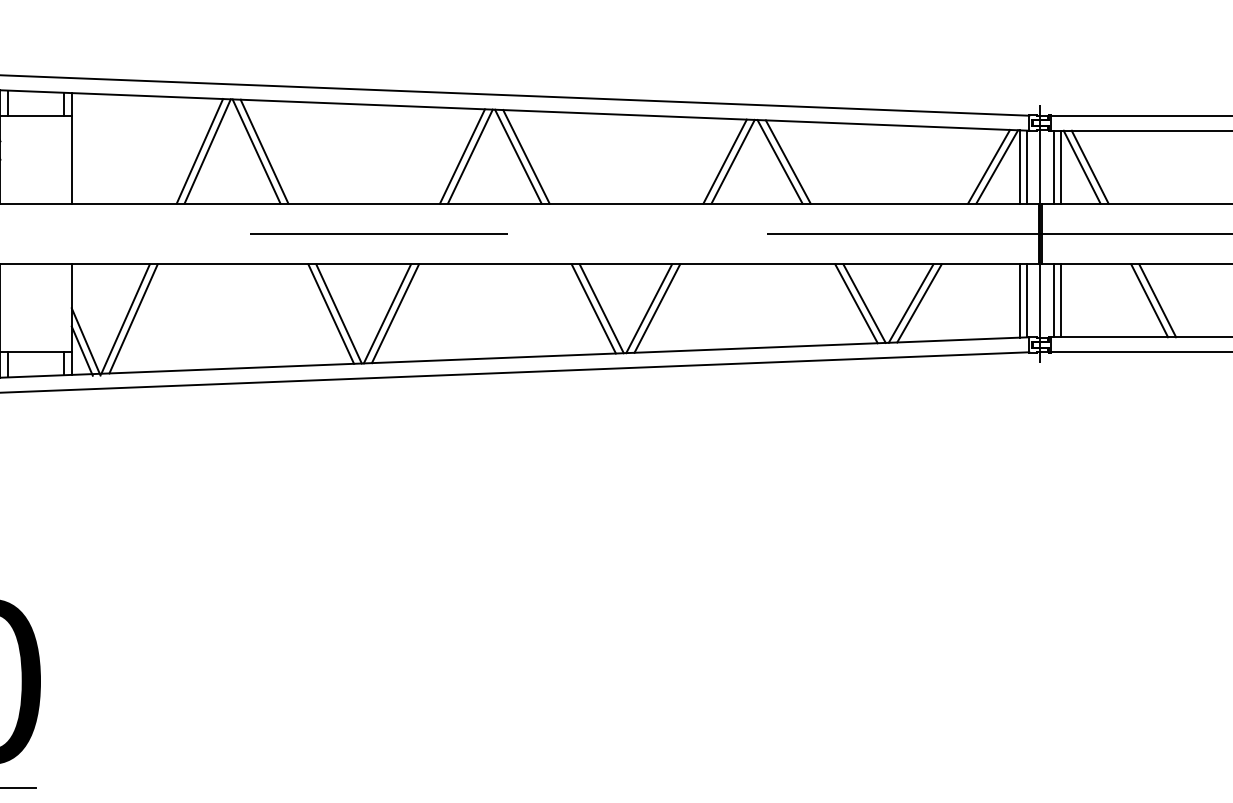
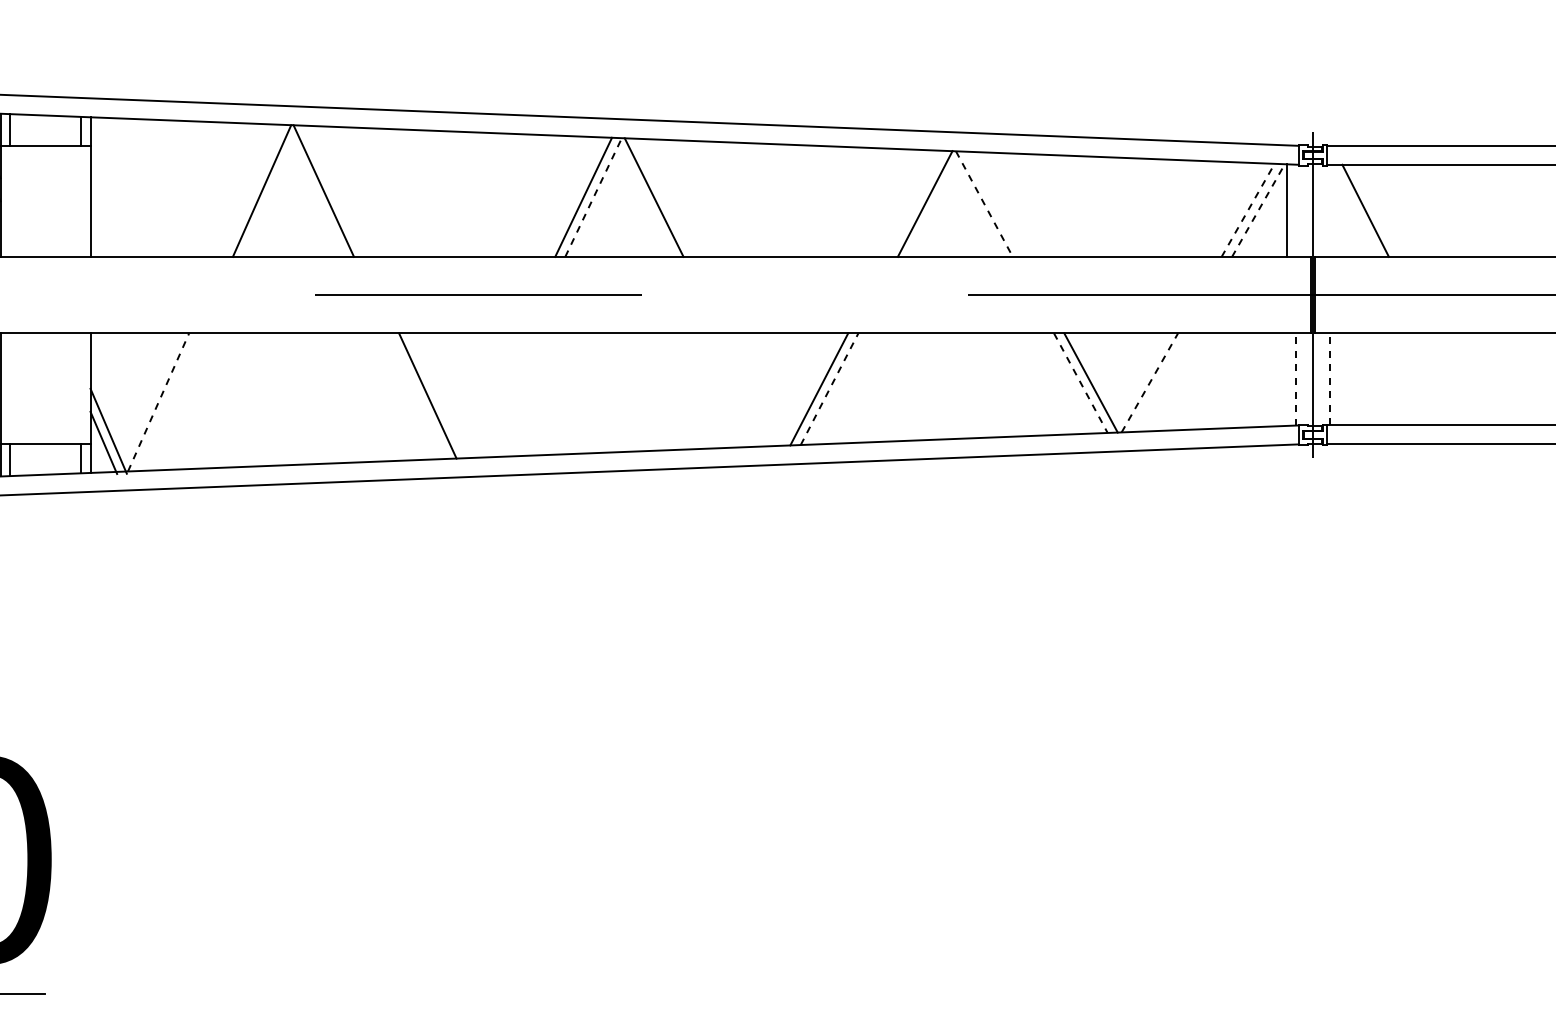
line: (200, 151) -> (252, 190), removed
line: (264, 151) -> (333, 190), removed
line: (470, 156) -> (593, 197), solid -> dashed
line: (526, 156) -> (664, 197), removed
line: (724, 161) -> (914, 203), removed
line: (788, 161) -> (994, 203), removed
line: (780, 162) -> (984, 204), solid -> dashed
line: (989, 166) -> (1248, 210), solid -> dashed
line: (997, 166) -> (1258, 210), solid -> dashed
line: (1026, 166) -> (1295, 210), removed
line: (1054, 166) -> (1330, 210), removed
line: (1060, 166) -> (1338, 210), removed
line: (1089, 166) -> (1375, 210), removed
line: (1019, 300) -> (1286, 379), removed
line: (1026, 300) -> (1295, 378), solid -> dashed
line: (1054, 300) -> (1330, 378), solid -> dashed
line: (1061, 300) -> (1339, 379), removed
line: (1149, 300) -> (1450, 379), removed
line: (1157, 300) -> (1460, 379), removed
line: (911, 303) -> (1150, 382), solid -> dashed
line: (919, 303) -> (1160, 382), removed
line: (856, 304) -> (1080, 383), solid -> dashed
line: (593, 308) -> (749, 389), removed
line: (601, 308) -> (759, 389), removed
line: (657, 308) -> (829, 389), solid -> dashed
line: (330, 313) -> (417, 395), removed
line: (387, 313) -> (488, 395), removed
line: (395, 313) -> (498, 395), removed
line: (125, 319) -> (158, 402), solid -> dashed
line: (133, 319) -> (168, 402), removed

